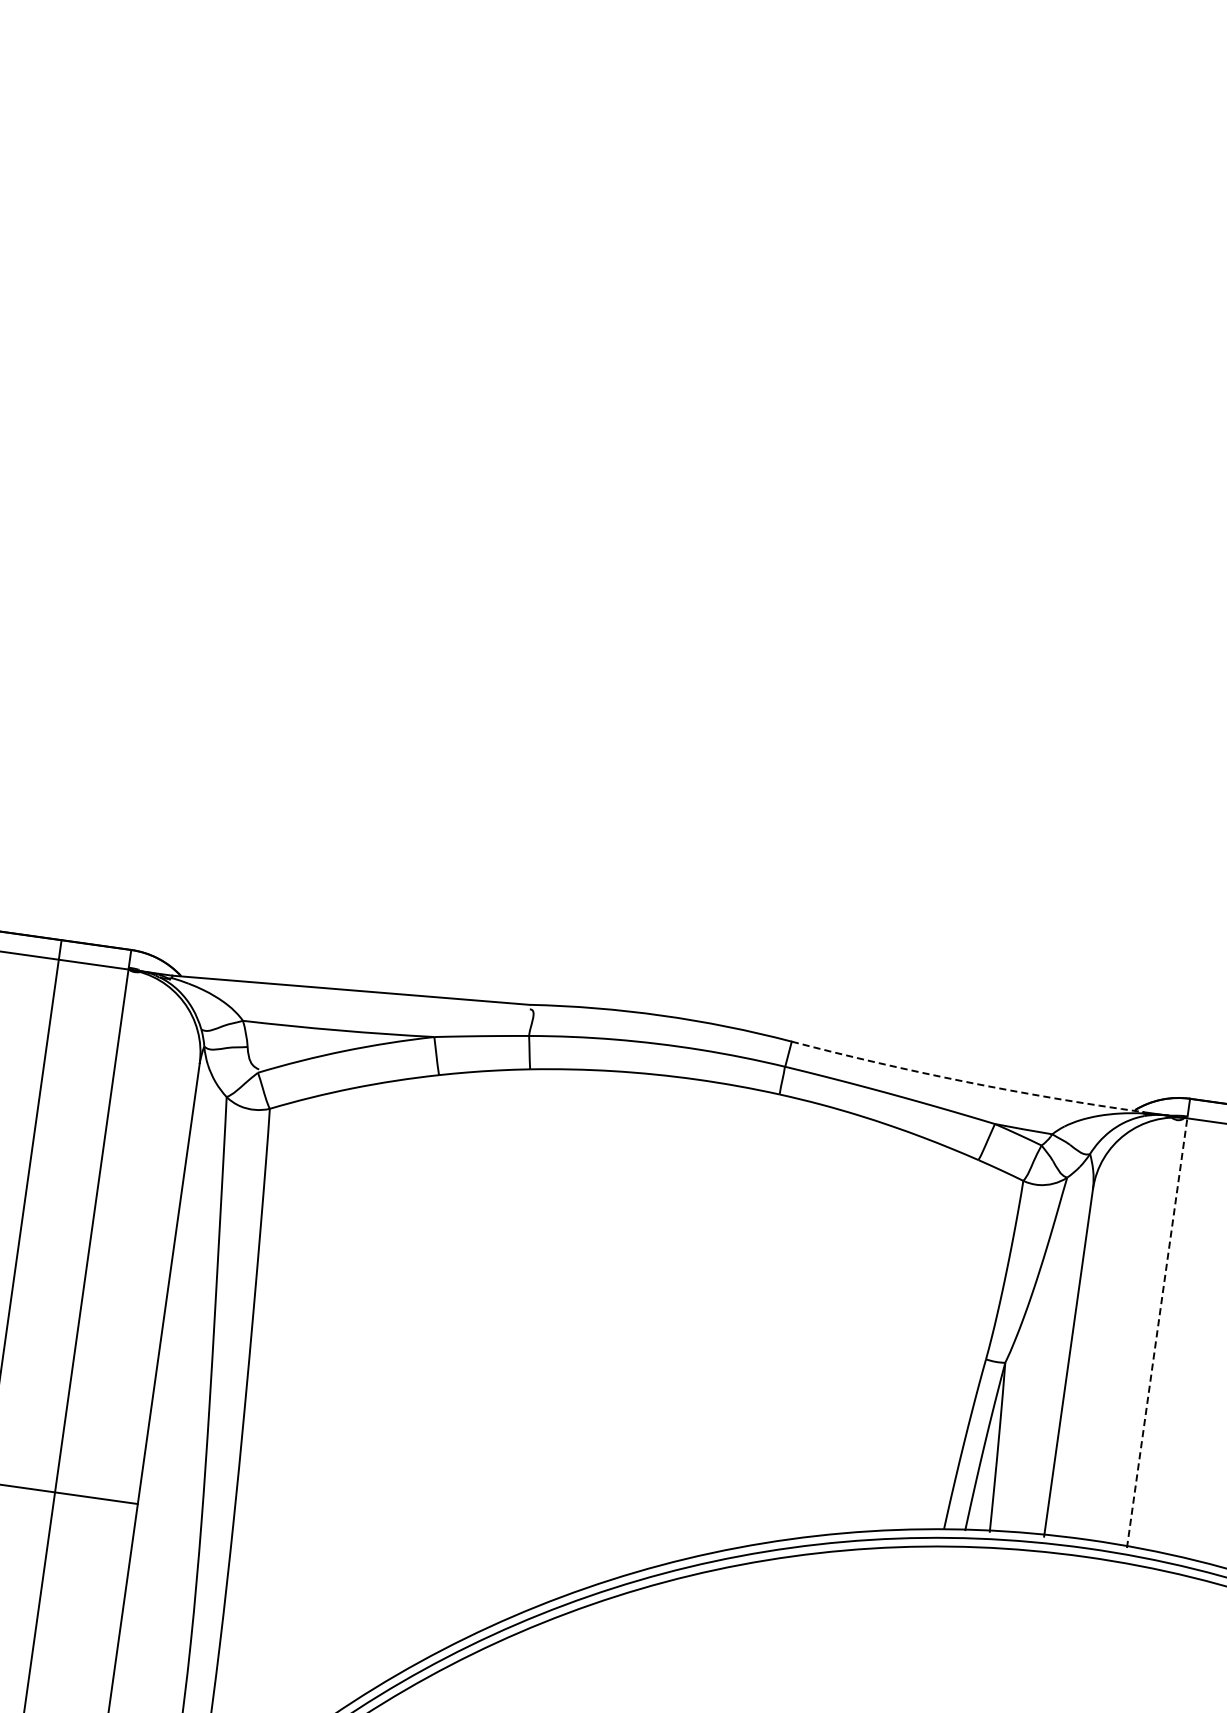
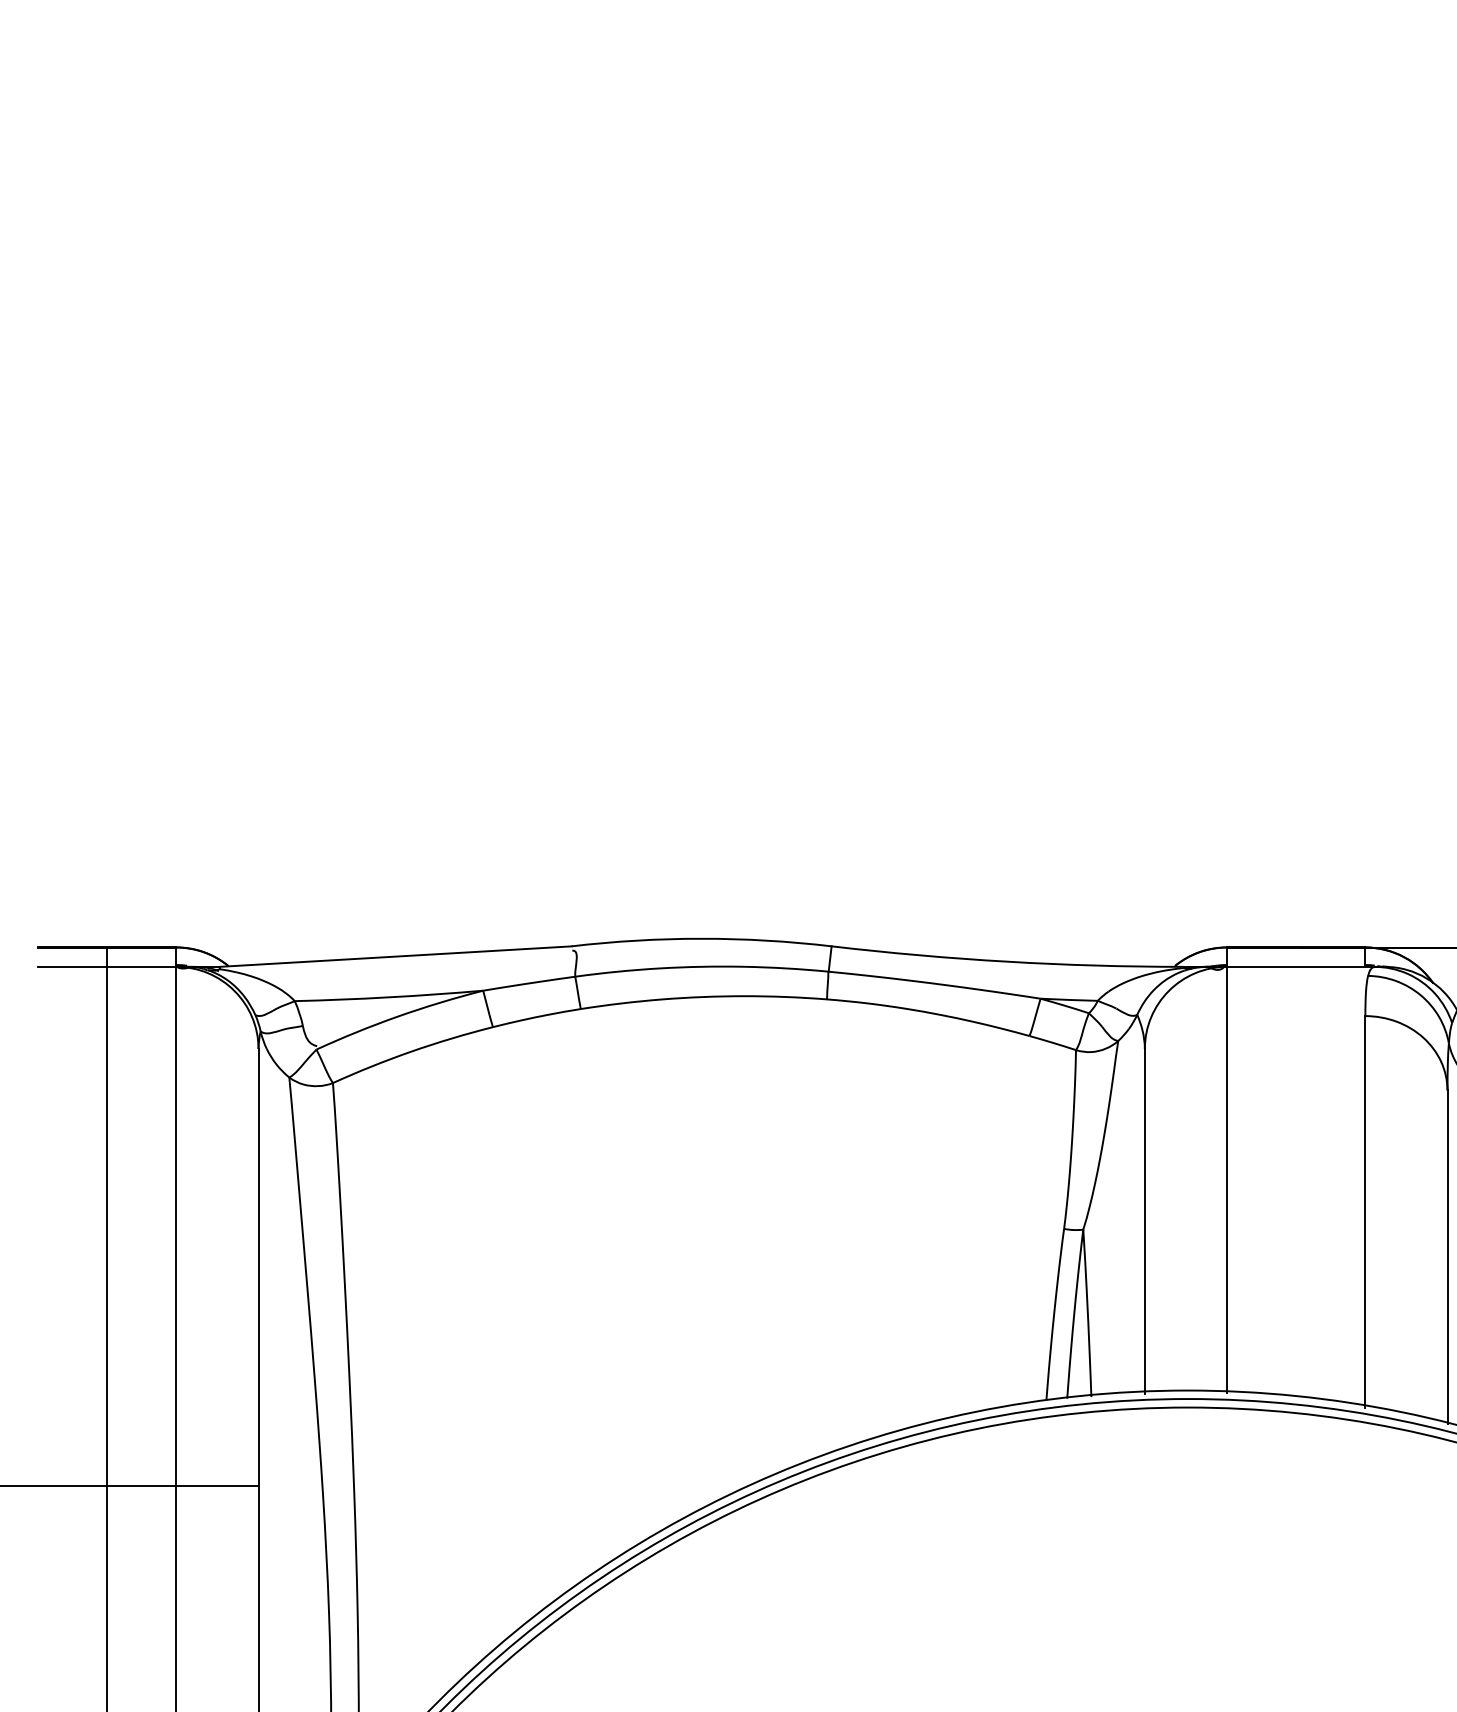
arc: (966, 1081) -> (1007, 961), dashed -> solid
line: (1157, 1332) -> (1227, 1179), dashed -> solid

